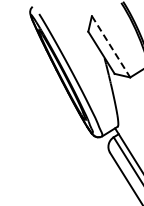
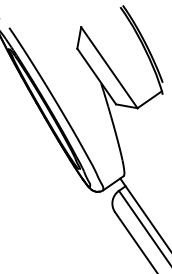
line: (111, 47) -> (109, 68), dashed -> solid

